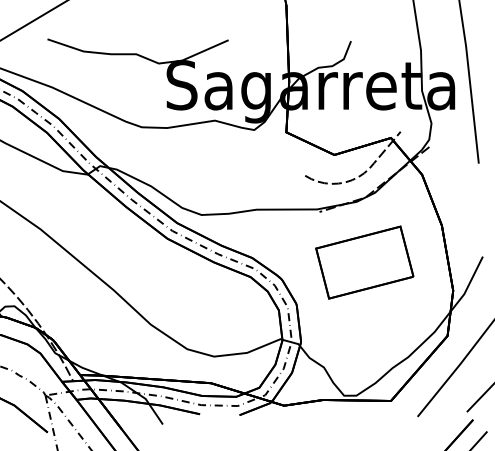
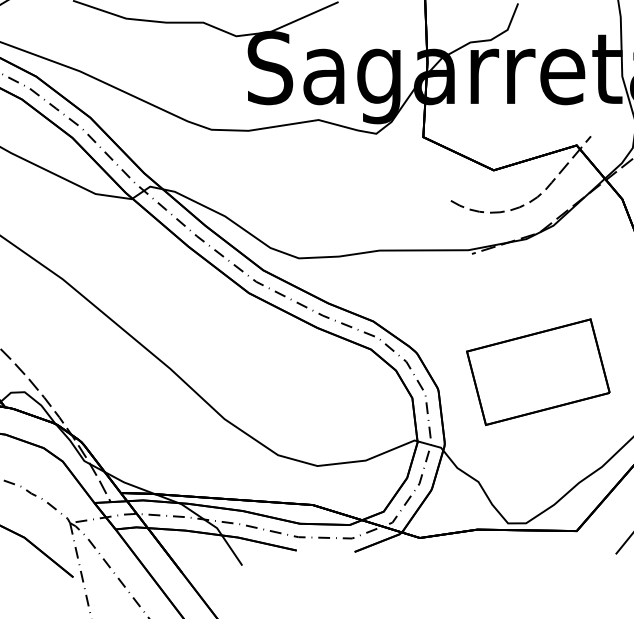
part: (364, 262) -> (537, 372), moved

